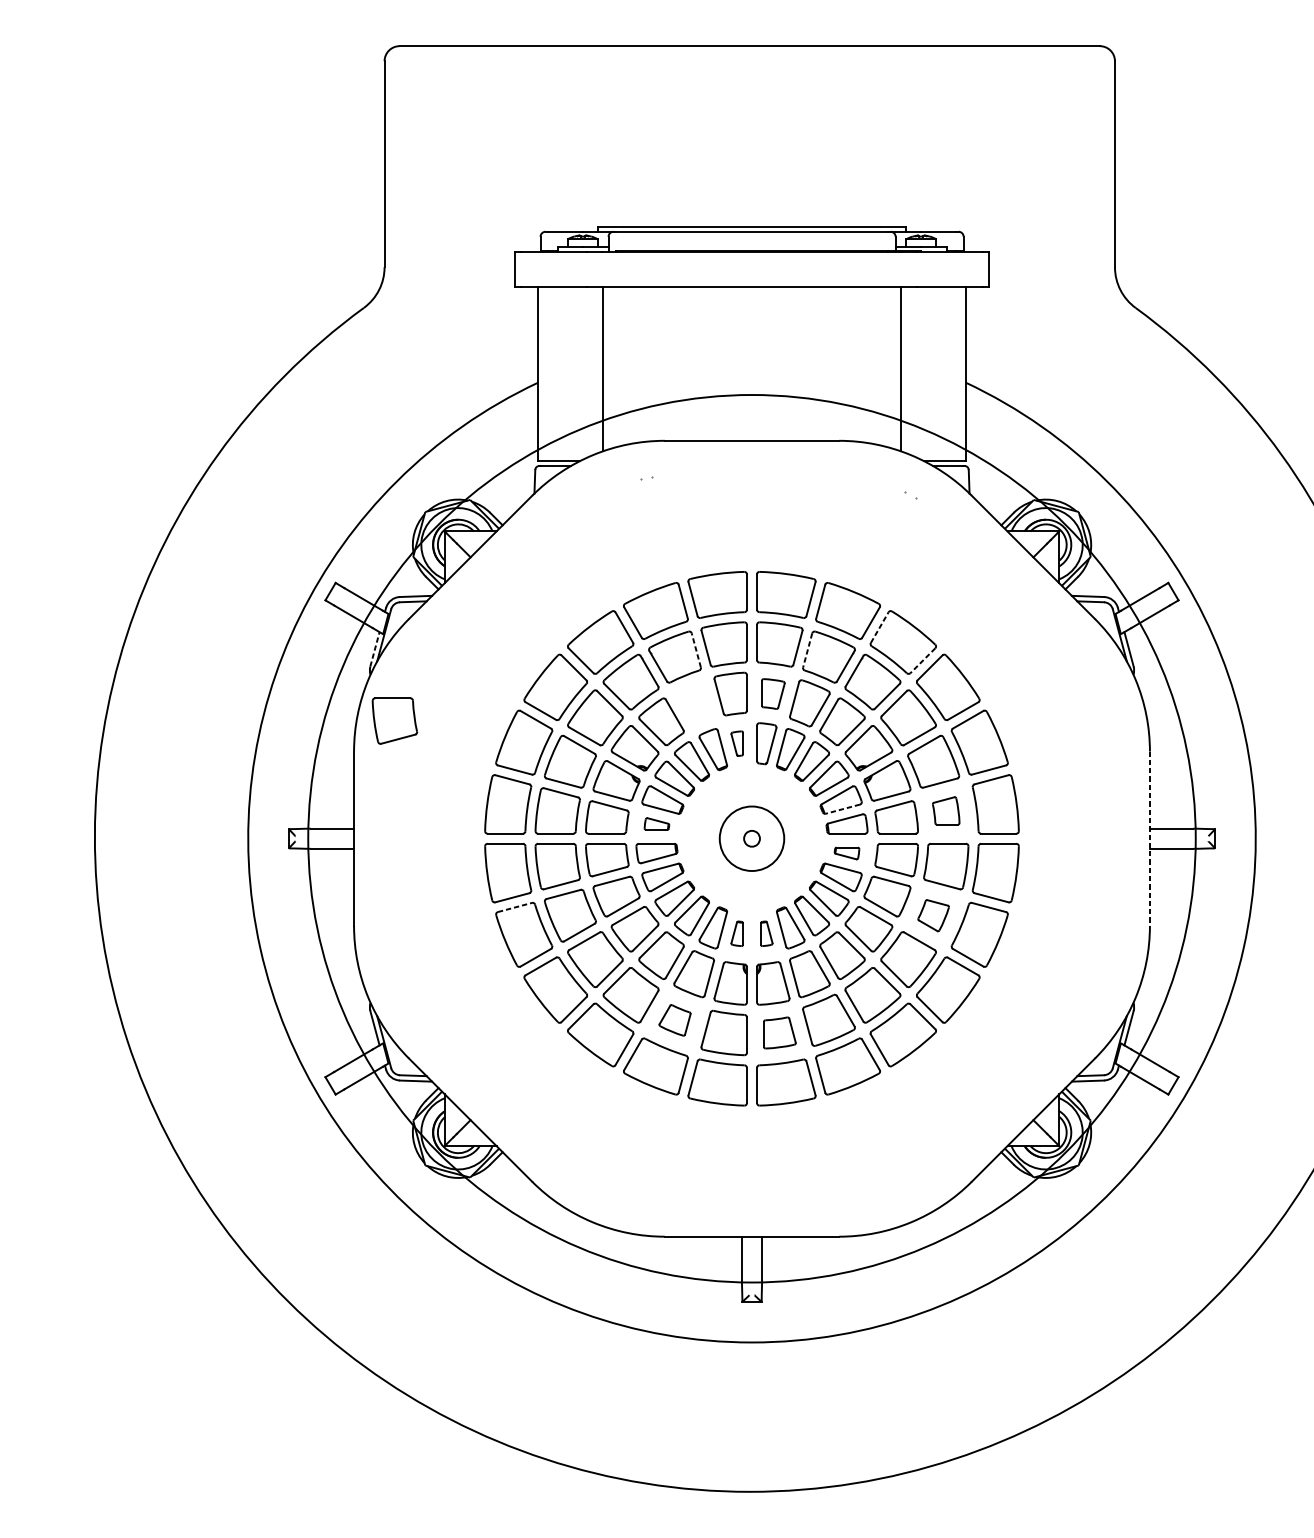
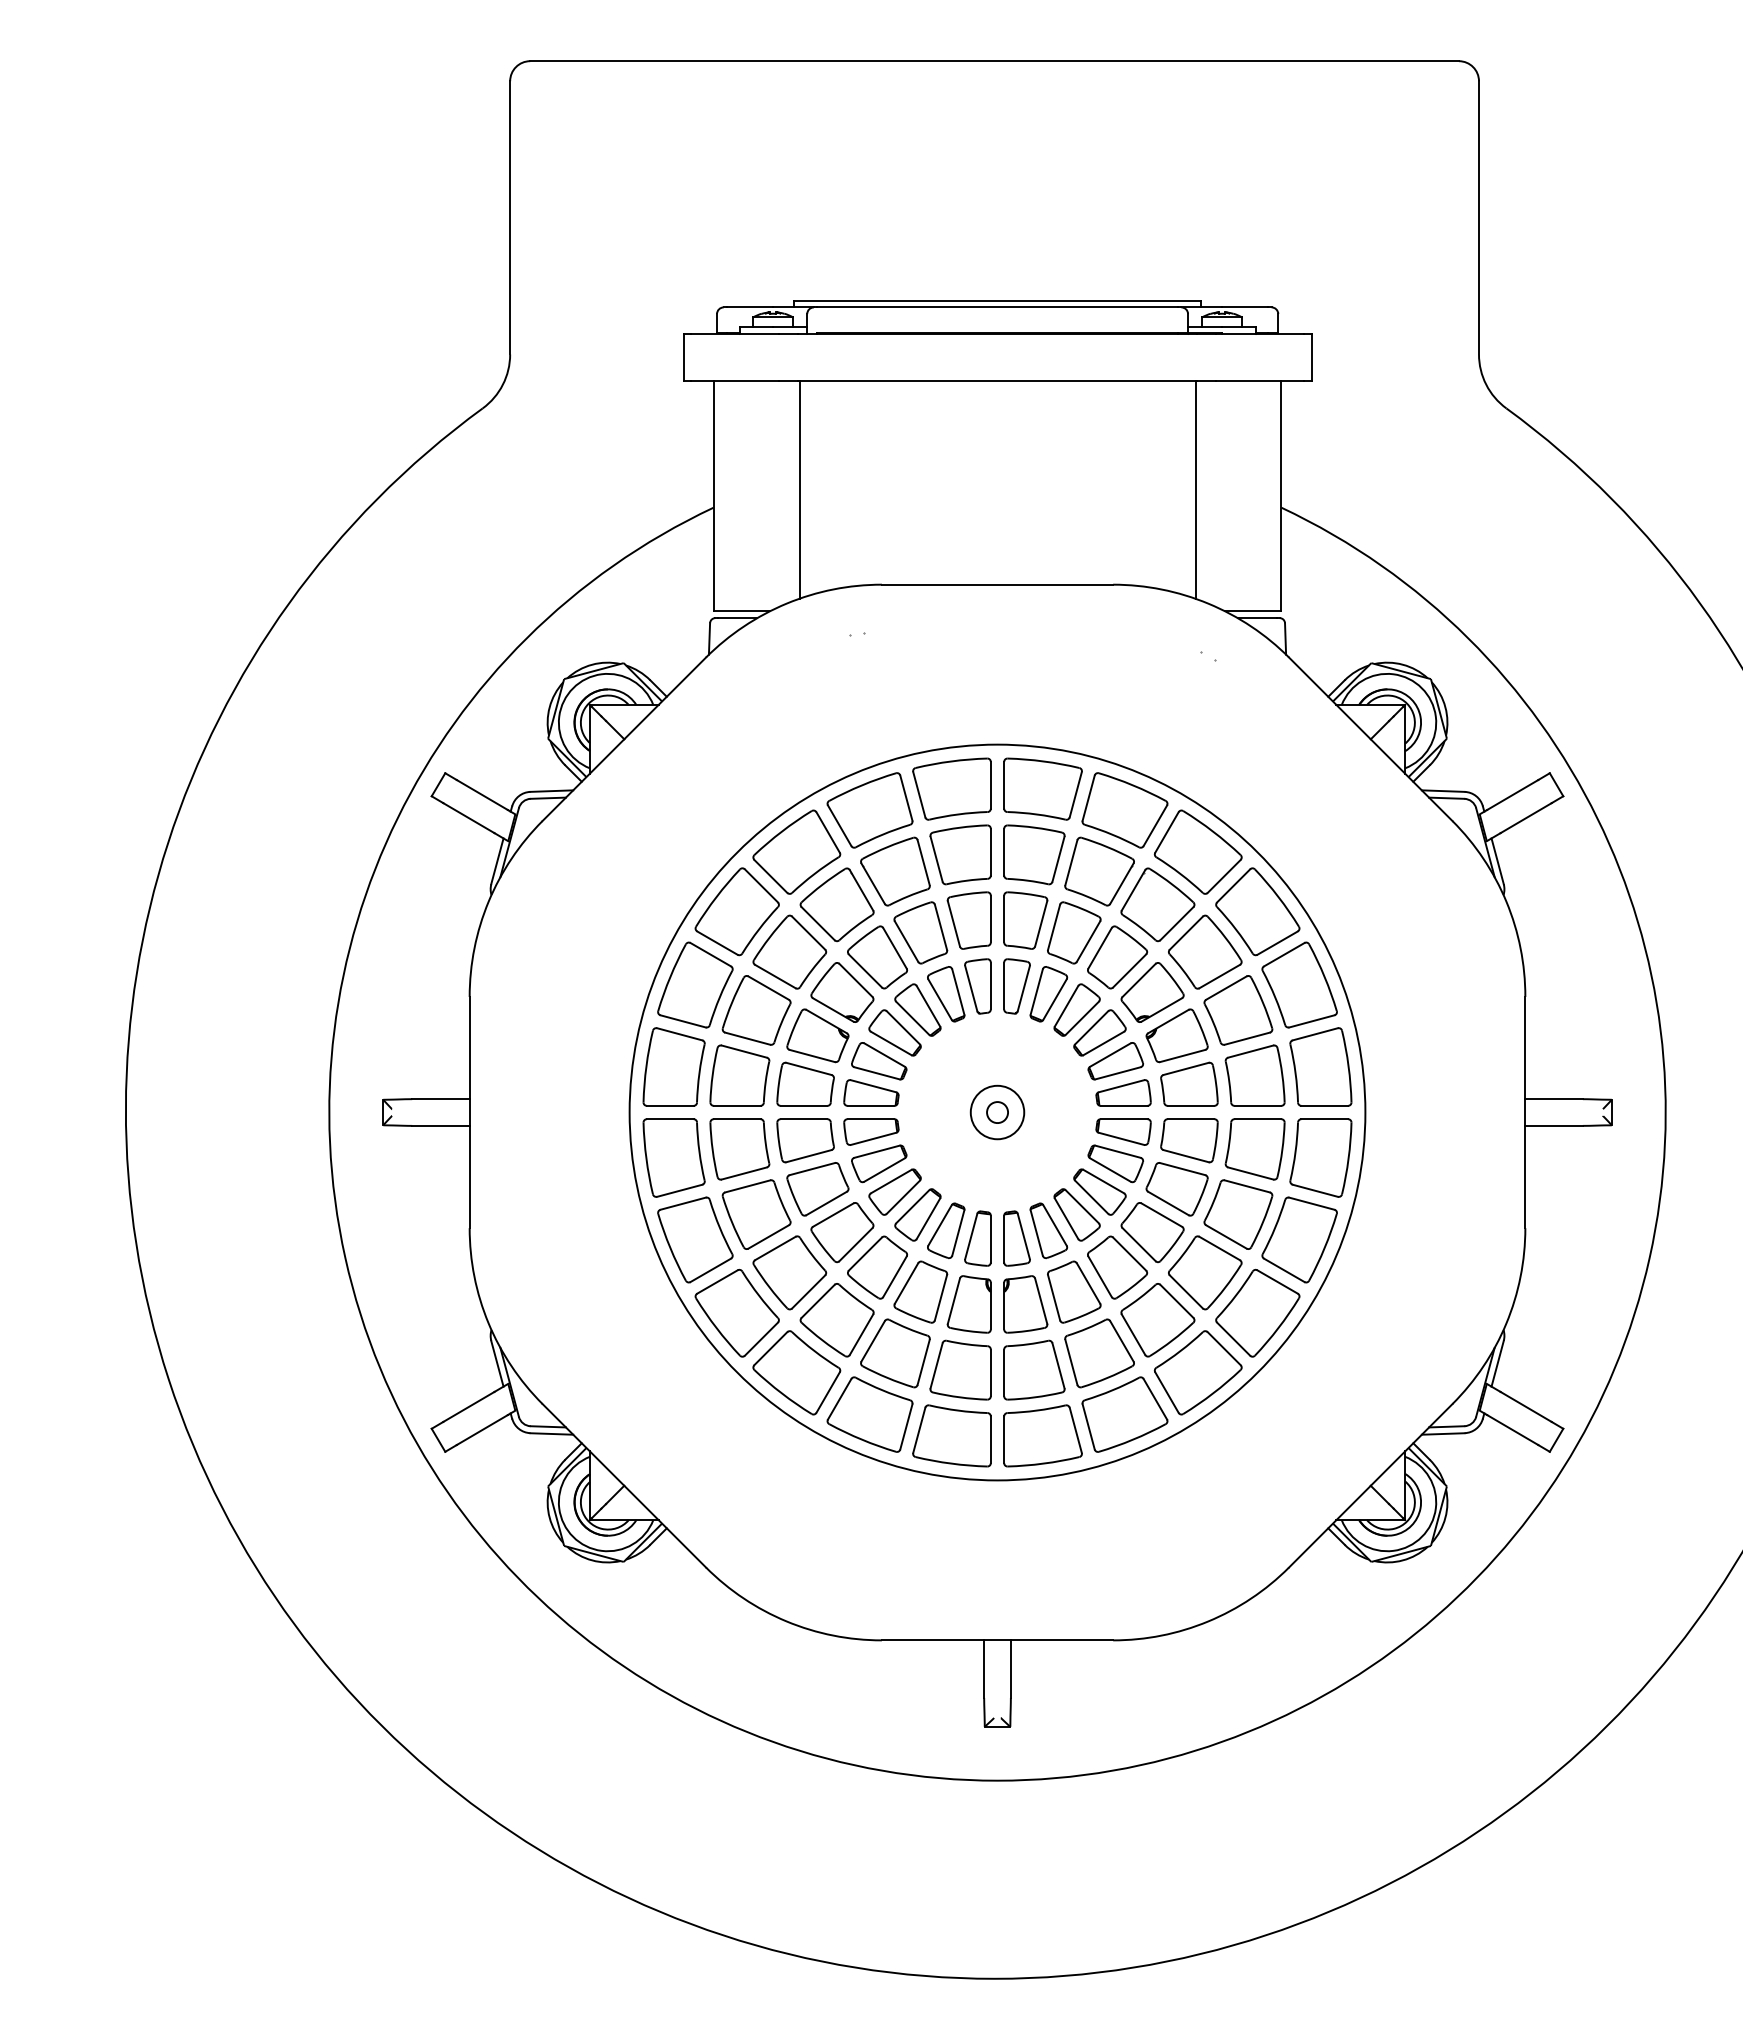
line: (880, 627) -> (1167, 832), dashed -> solid
line: (375, 649) -> (497, 861), dashed -> solid
line: (696, 650) -> (923, 862), dashed -> solid
line: (807, 651) -> (1071, 863), dashed -> solid
line: (922, 660) -> (1223, 876), dashed -> solid
part: (773, 693) -> (1025, 920), size x1.43
part: (693, 703) -> (920, 932), added
part: (394, 721) -> (523, 956), removed
part: (736, 743) -> (977, 986), size x1.67
line: (842, 809) -> (1117, 1073), dashed -> solid
part: (945, 810) -> (1254, 1075), size x1.67
part: (657, 823) -> (871, 1092), size x1.67
circle: (751, 838) -> (997, 1112), size x0.62
circle: (751, 838) -> (997, 1112), size x0.62
line: (1150, 838) -> (1525, 1112), dashed -> solid
part: (846, 853) -> (1123, 1131), size x1.67
line: (515, 907) -> (683, 1203), dashed -> solid
part: (933, 915) -> (1238, 1214), size x1.67
part: (736, 933) -> (977, 1238), size x1.67
part: (766, 933) -> (1016, 1238), size x1.67
part: (675, 1020) -> (895, 1353), size x1.67
part: (779, 1032) -> (1034, 1369), size x1.43

